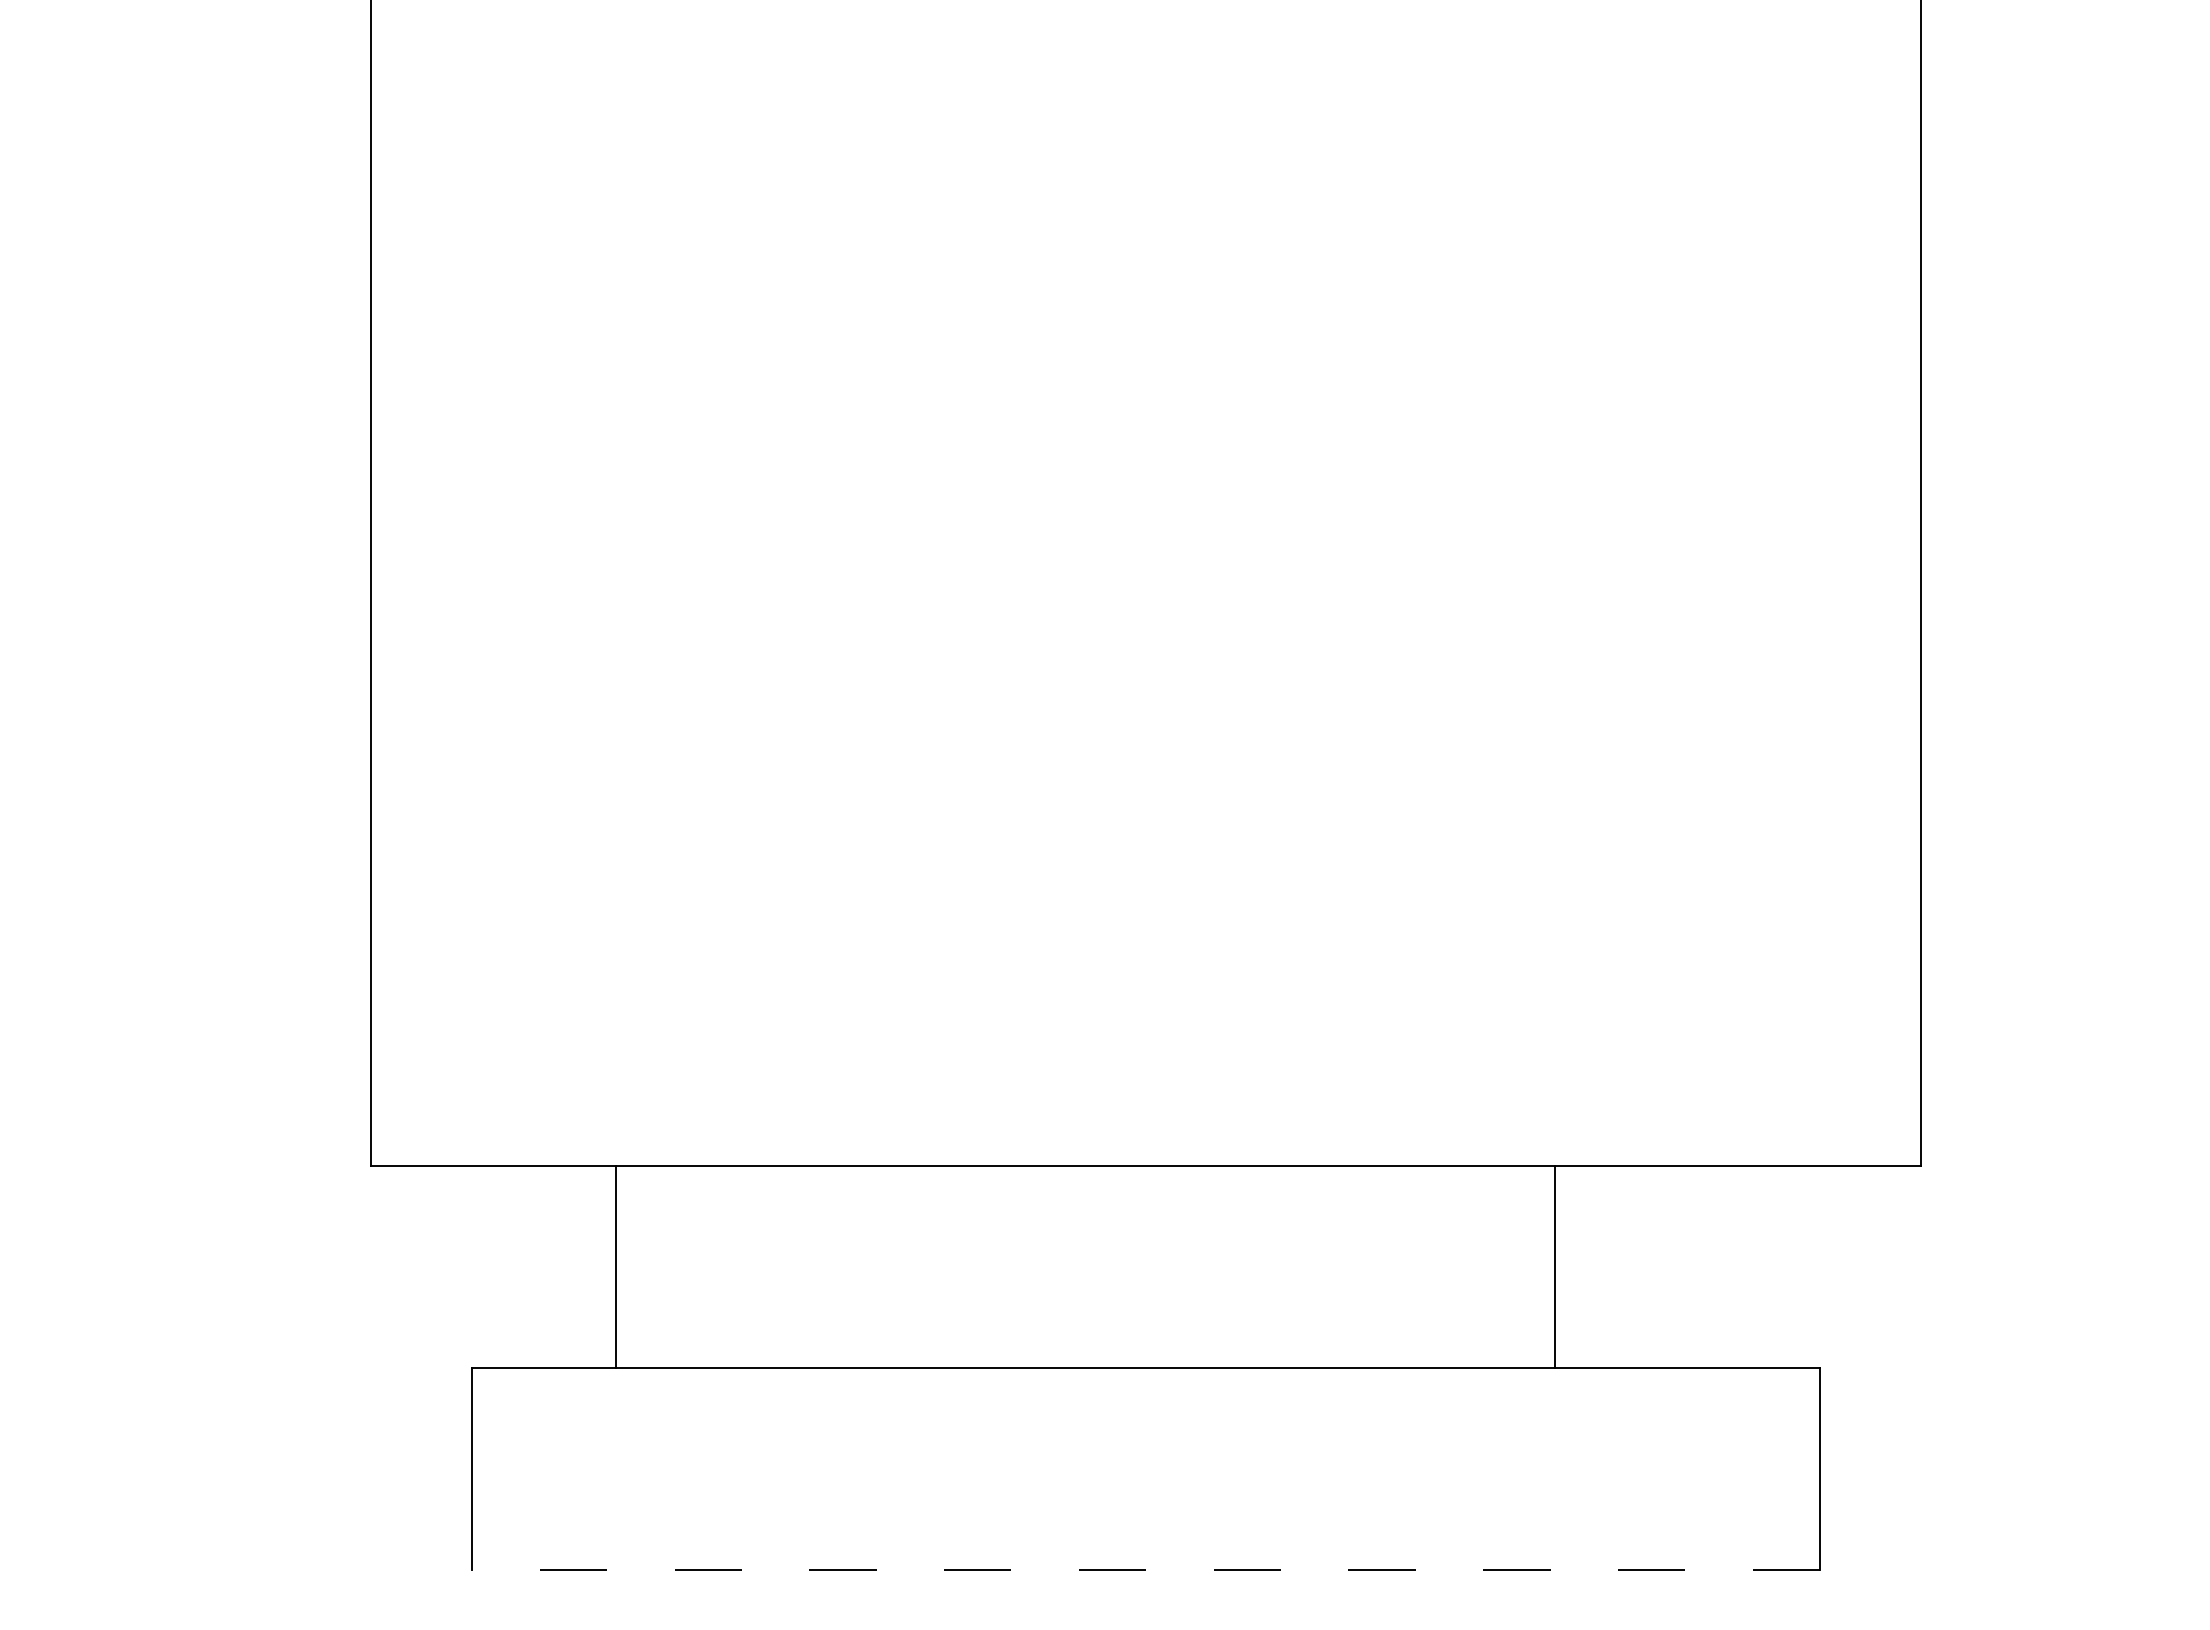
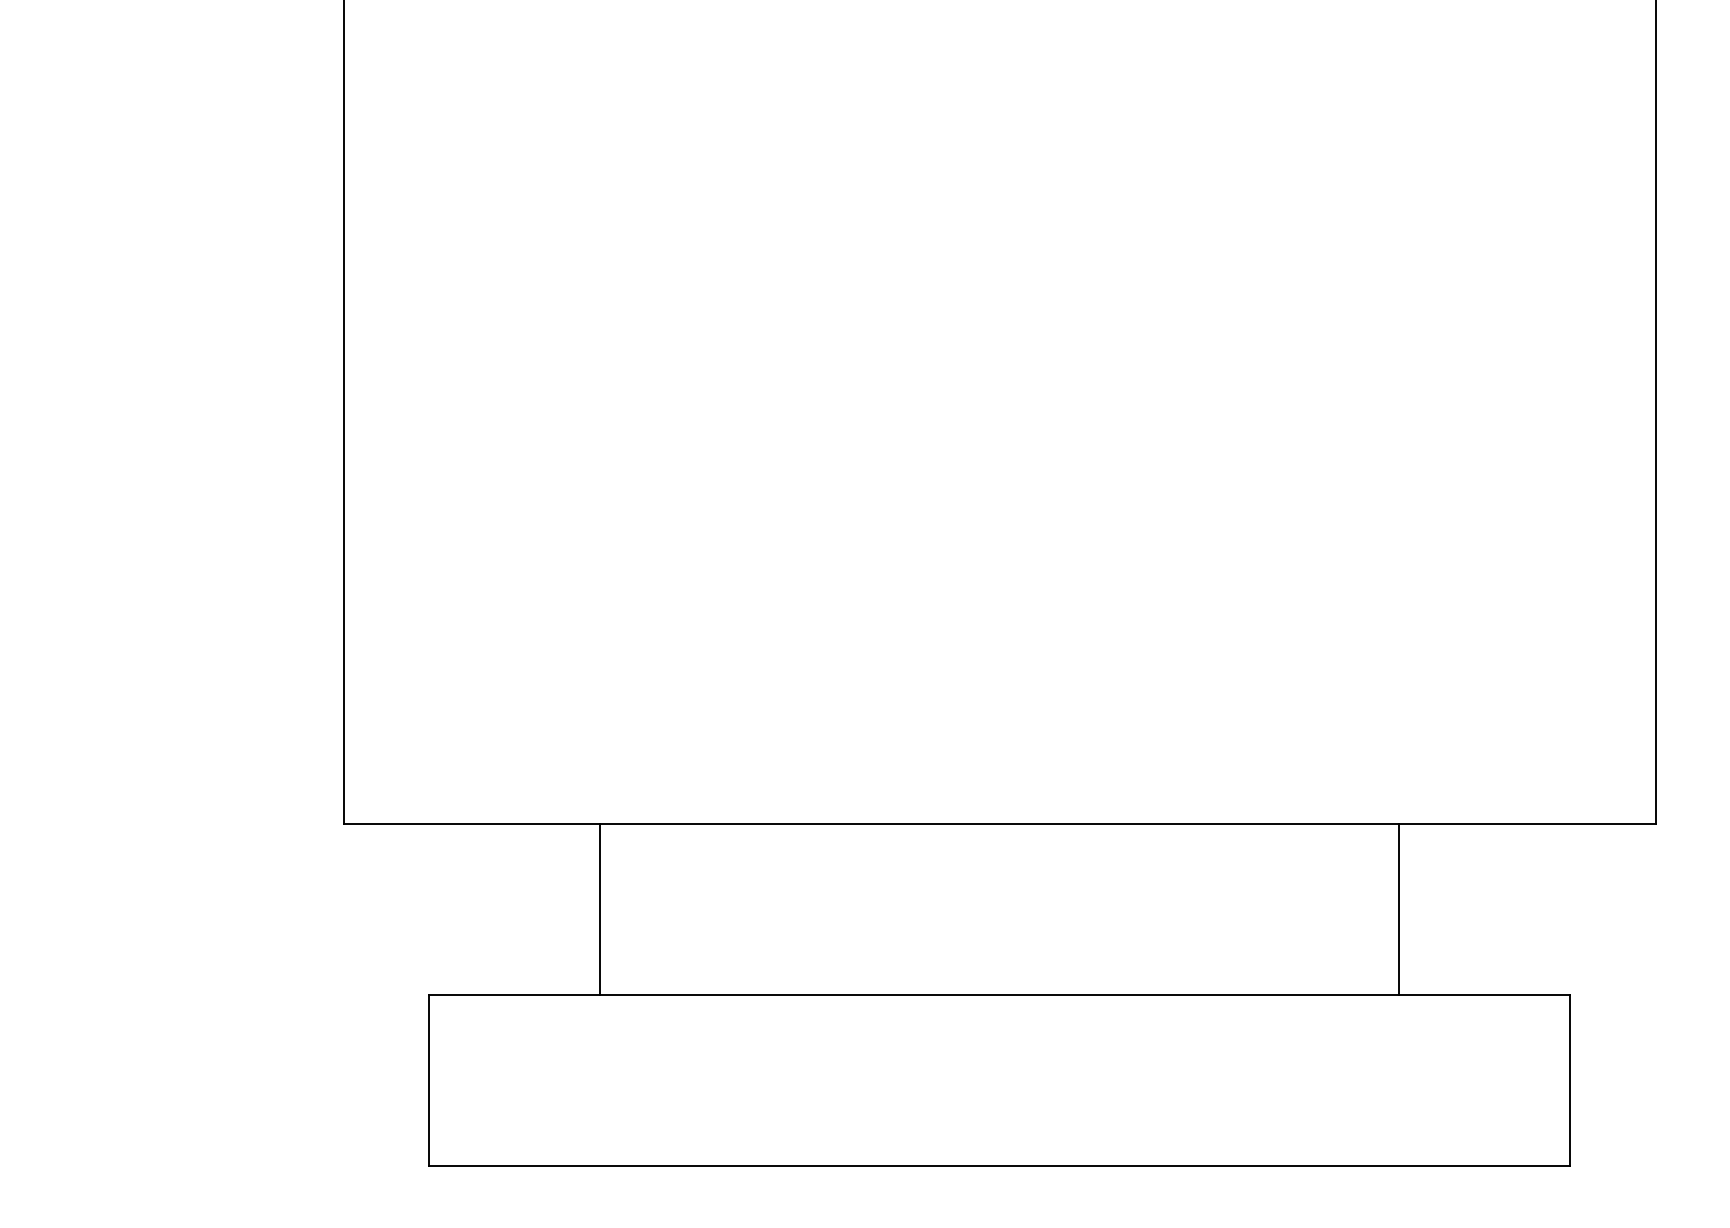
line: (615, 1266) -> (600, 909), moved
line: (1554, 1266) -> (1398, 909), moved
line: (1146, 1570) -> (999, 1166), dashed -> solid

